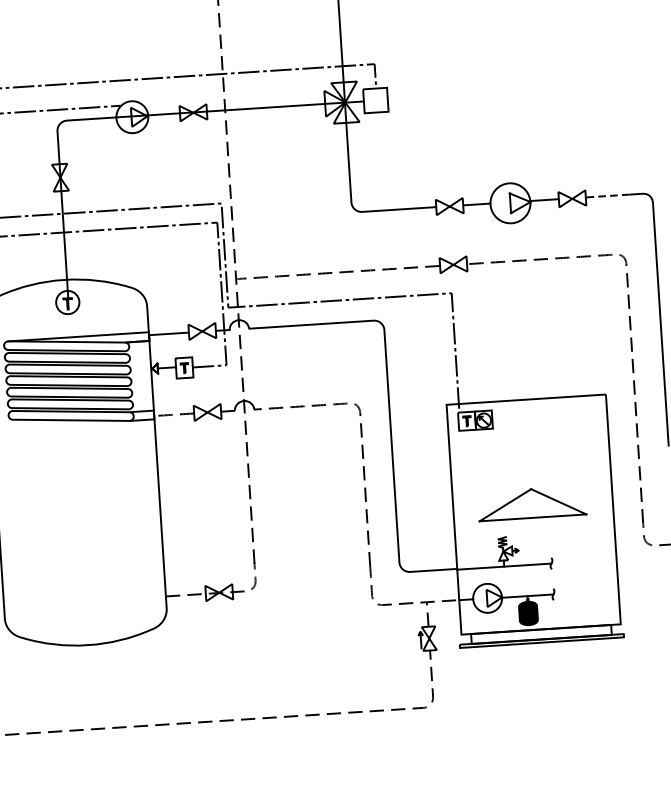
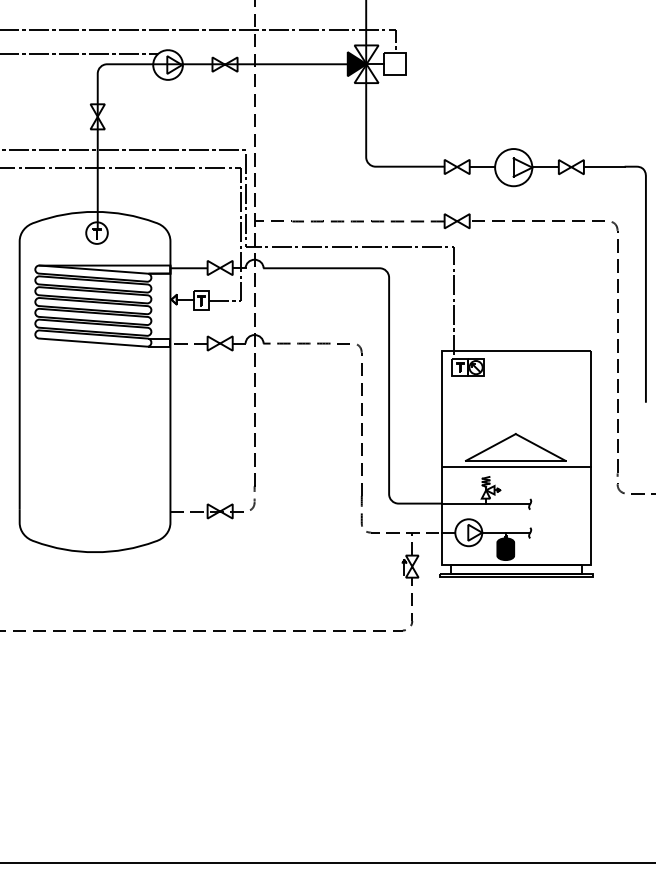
fill: (334, 103) -> (356, 64), added
line: (607, 195) -> (604, 166), dashed -> solid
line: (534, 525) -> (516, 467), added

